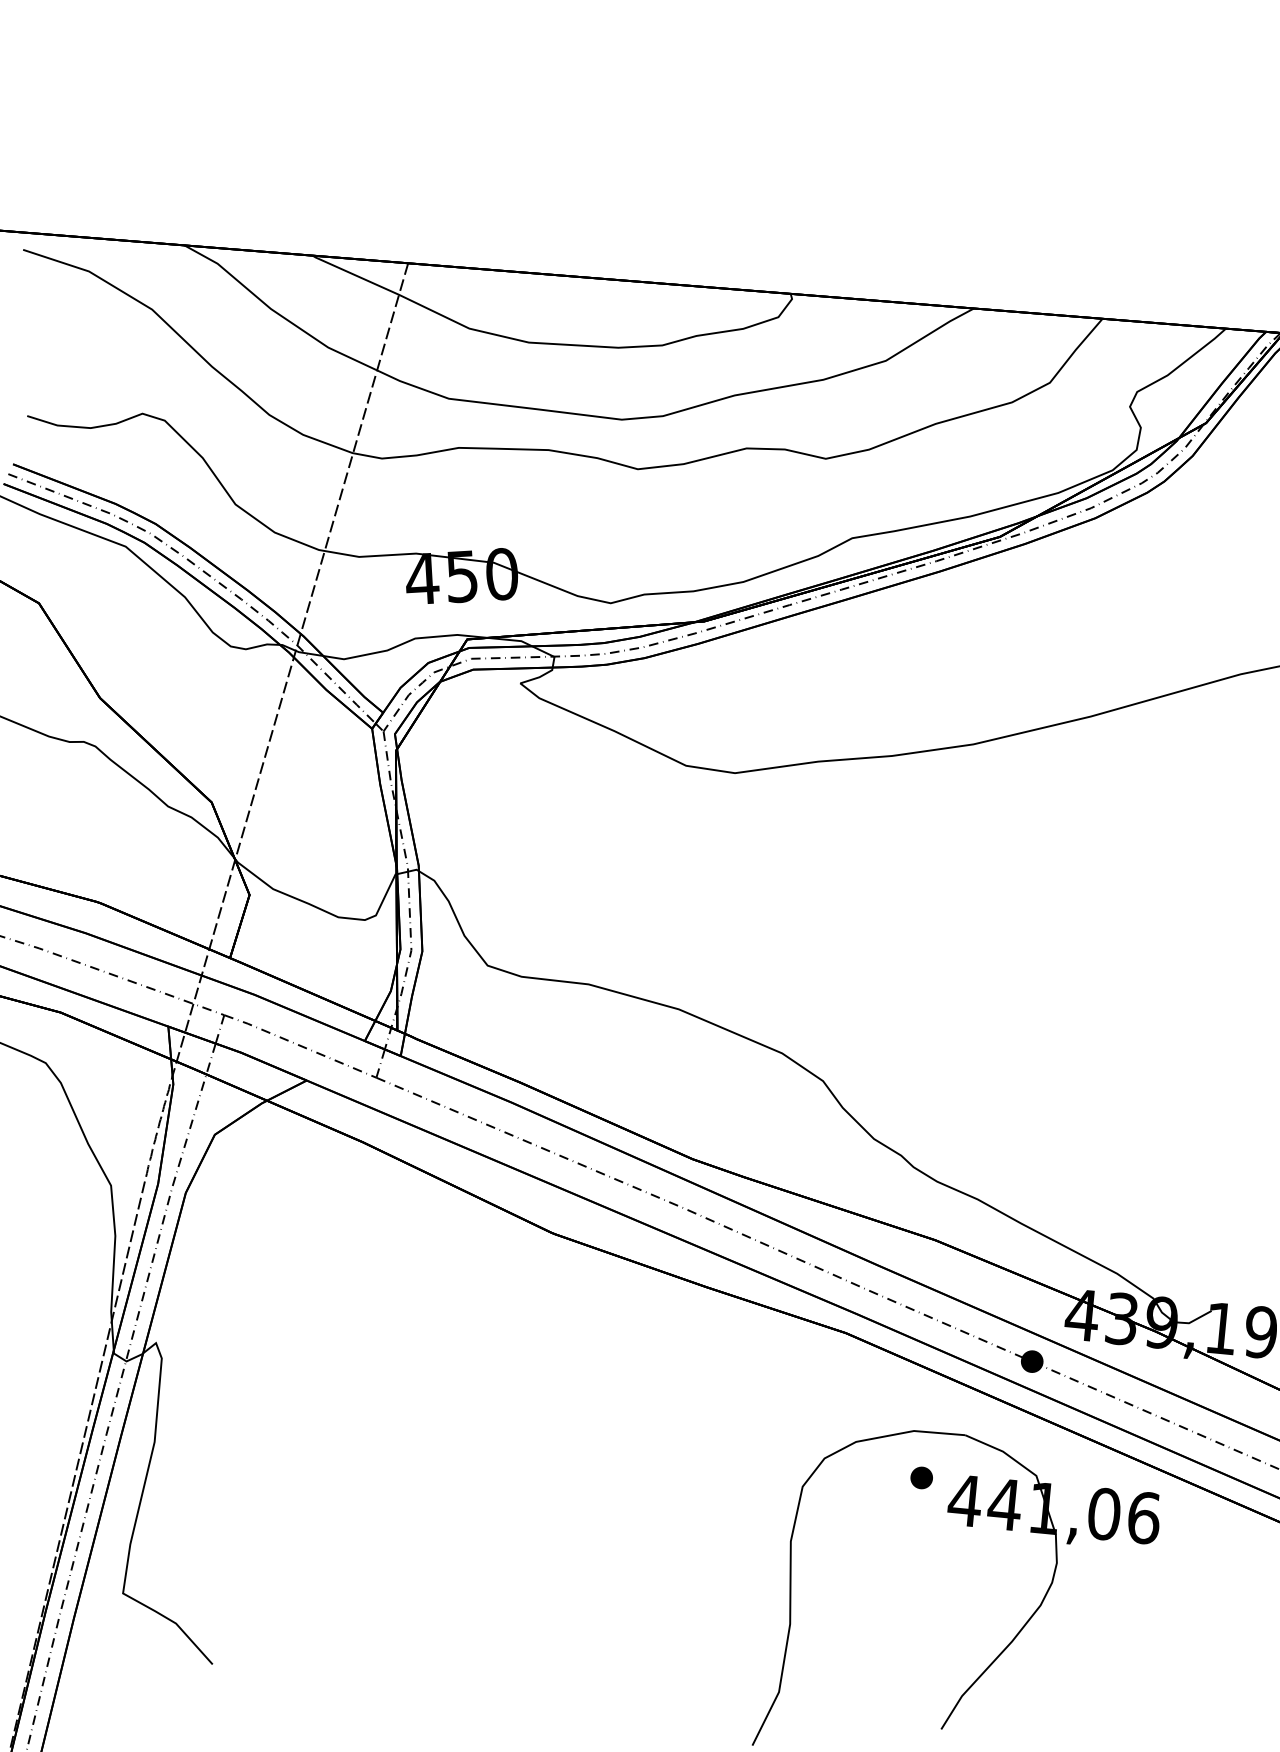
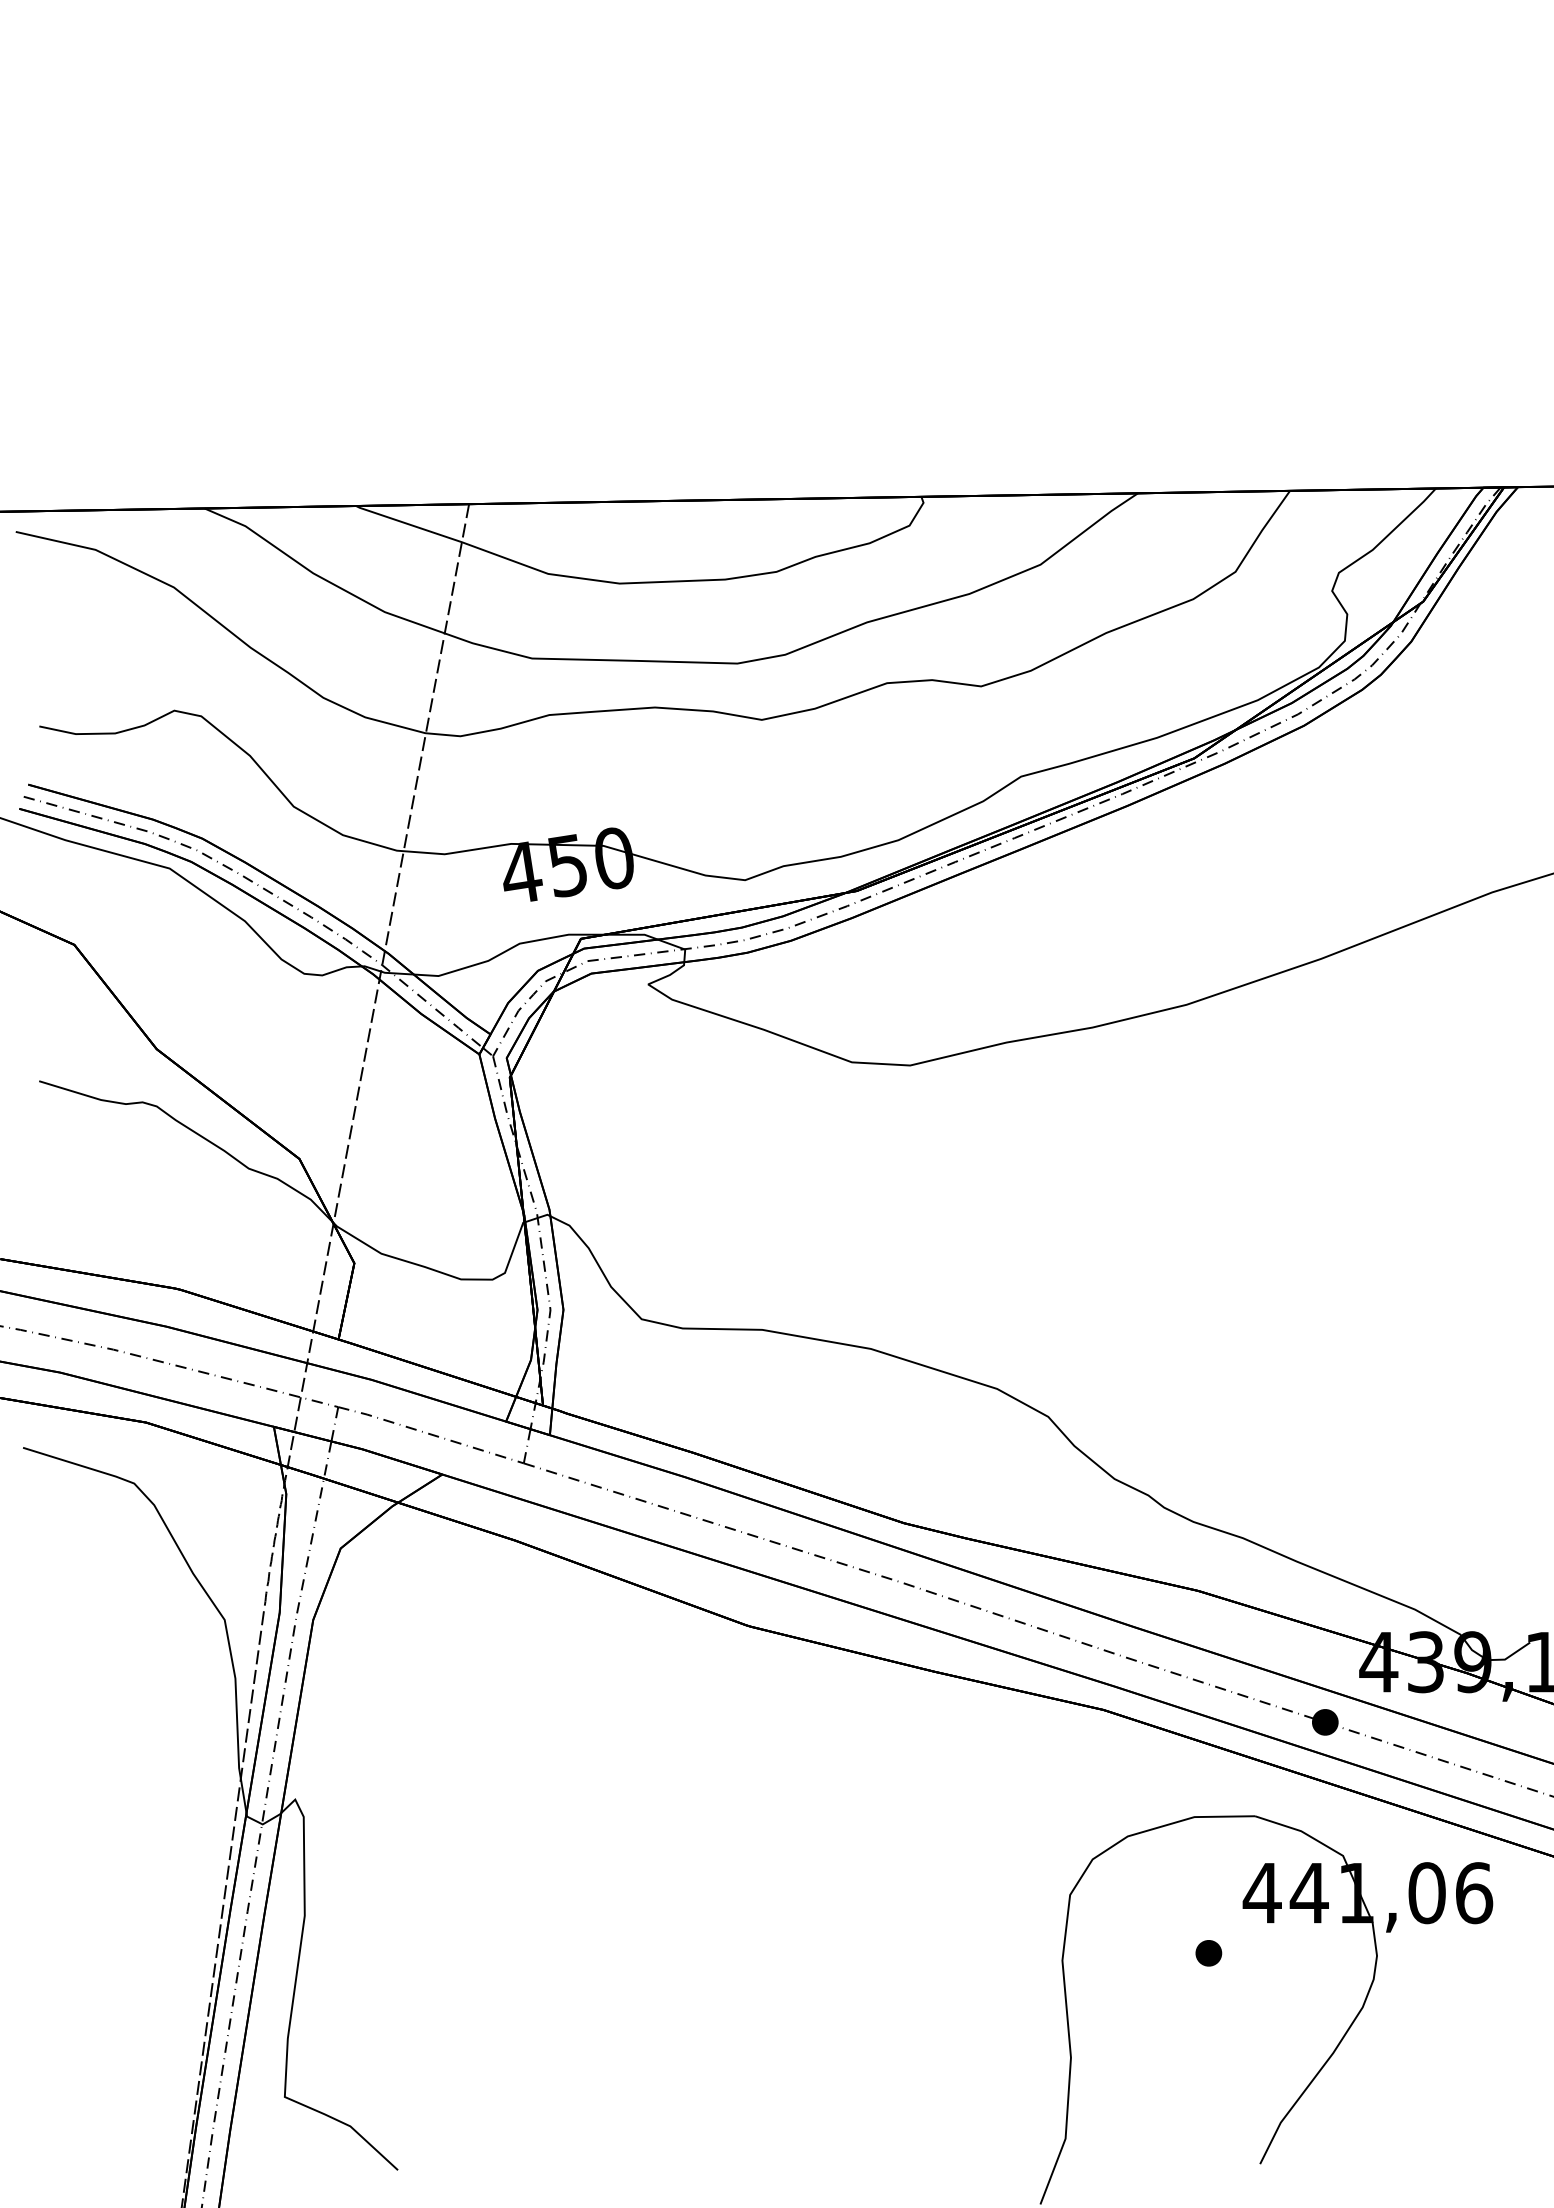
part: (921, 1478) -> (1208, 1953), moved

